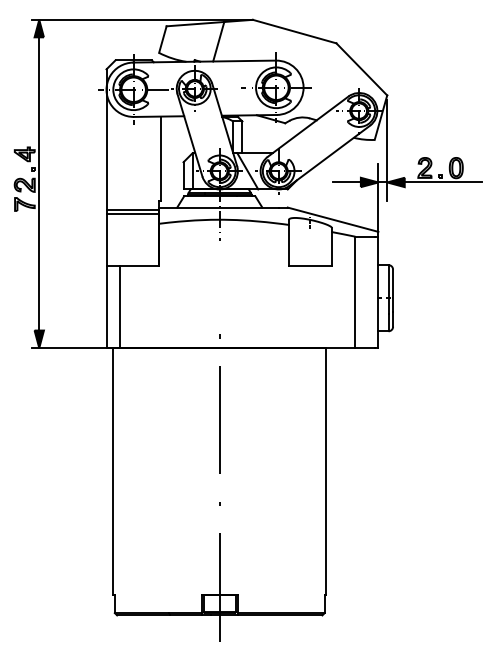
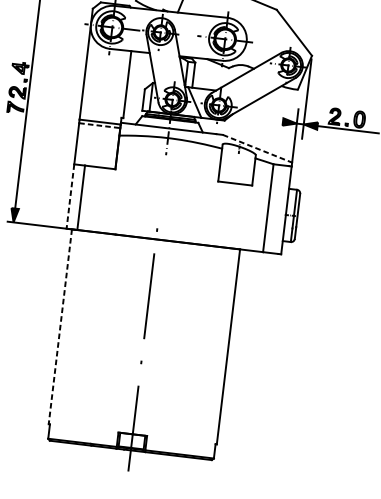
line: (346, 182) -> (271, 120), removed
line: (133, 214) -> (100, 125), solid -> dashed
line: (333, 219) -> (257, 148), solid -> dashed
line: (106, 307) -> (70, 196), solid -> dashed
line: (113, 472) -> (60, 327), solid -> dashed

